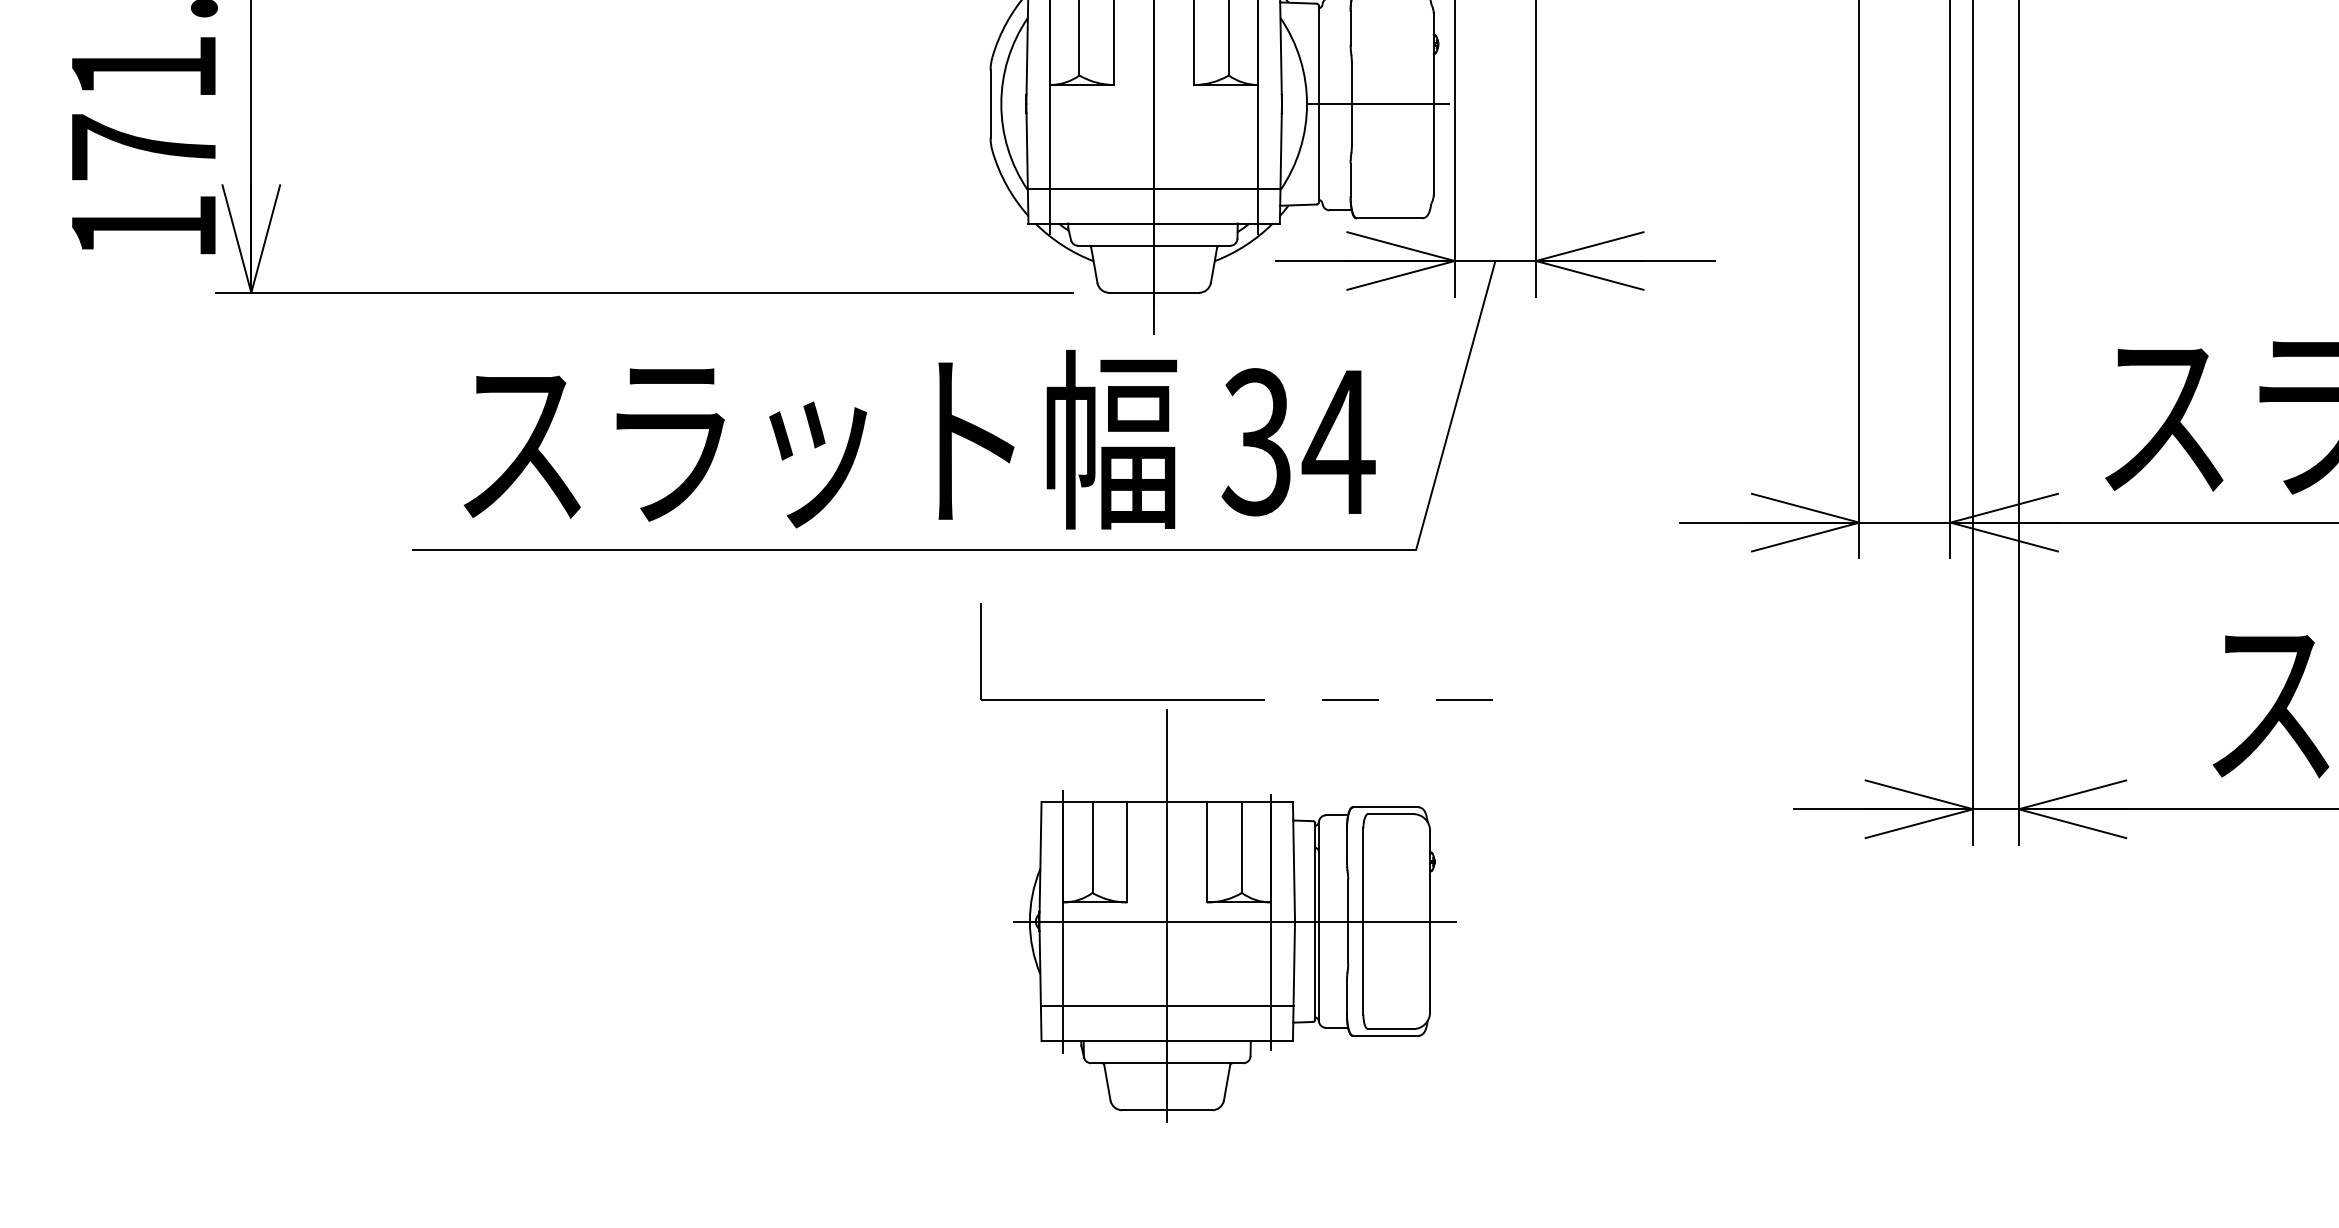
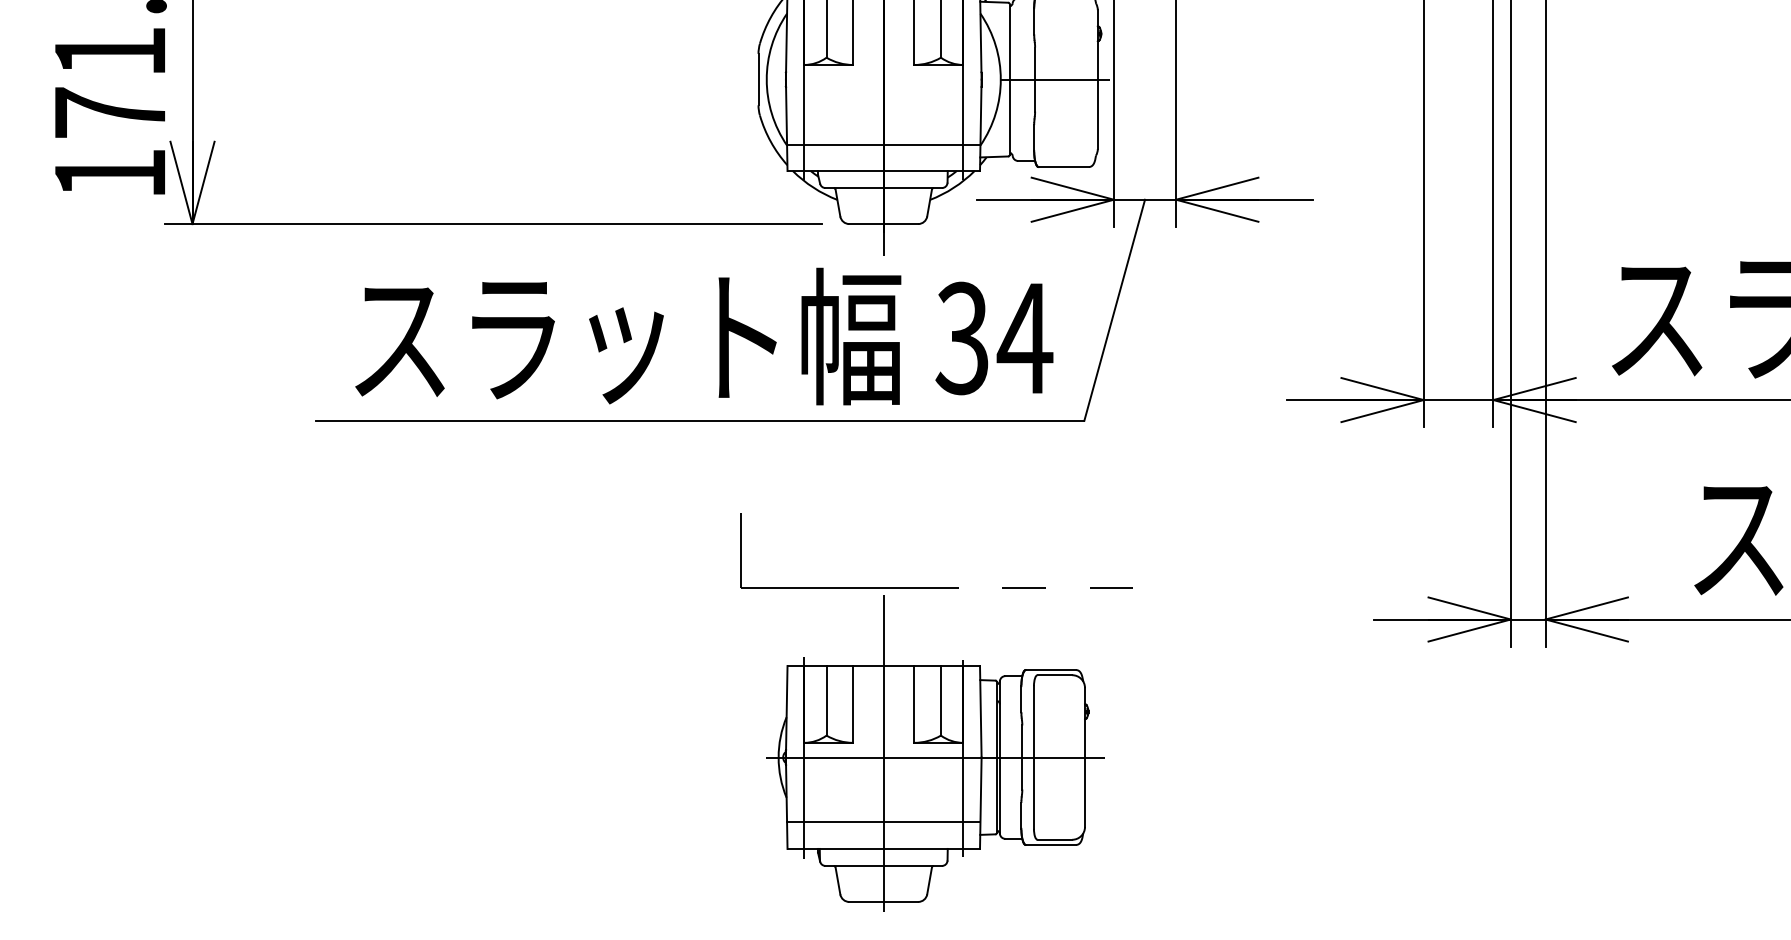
part: (1236, 862) -> (936, 712), moved

